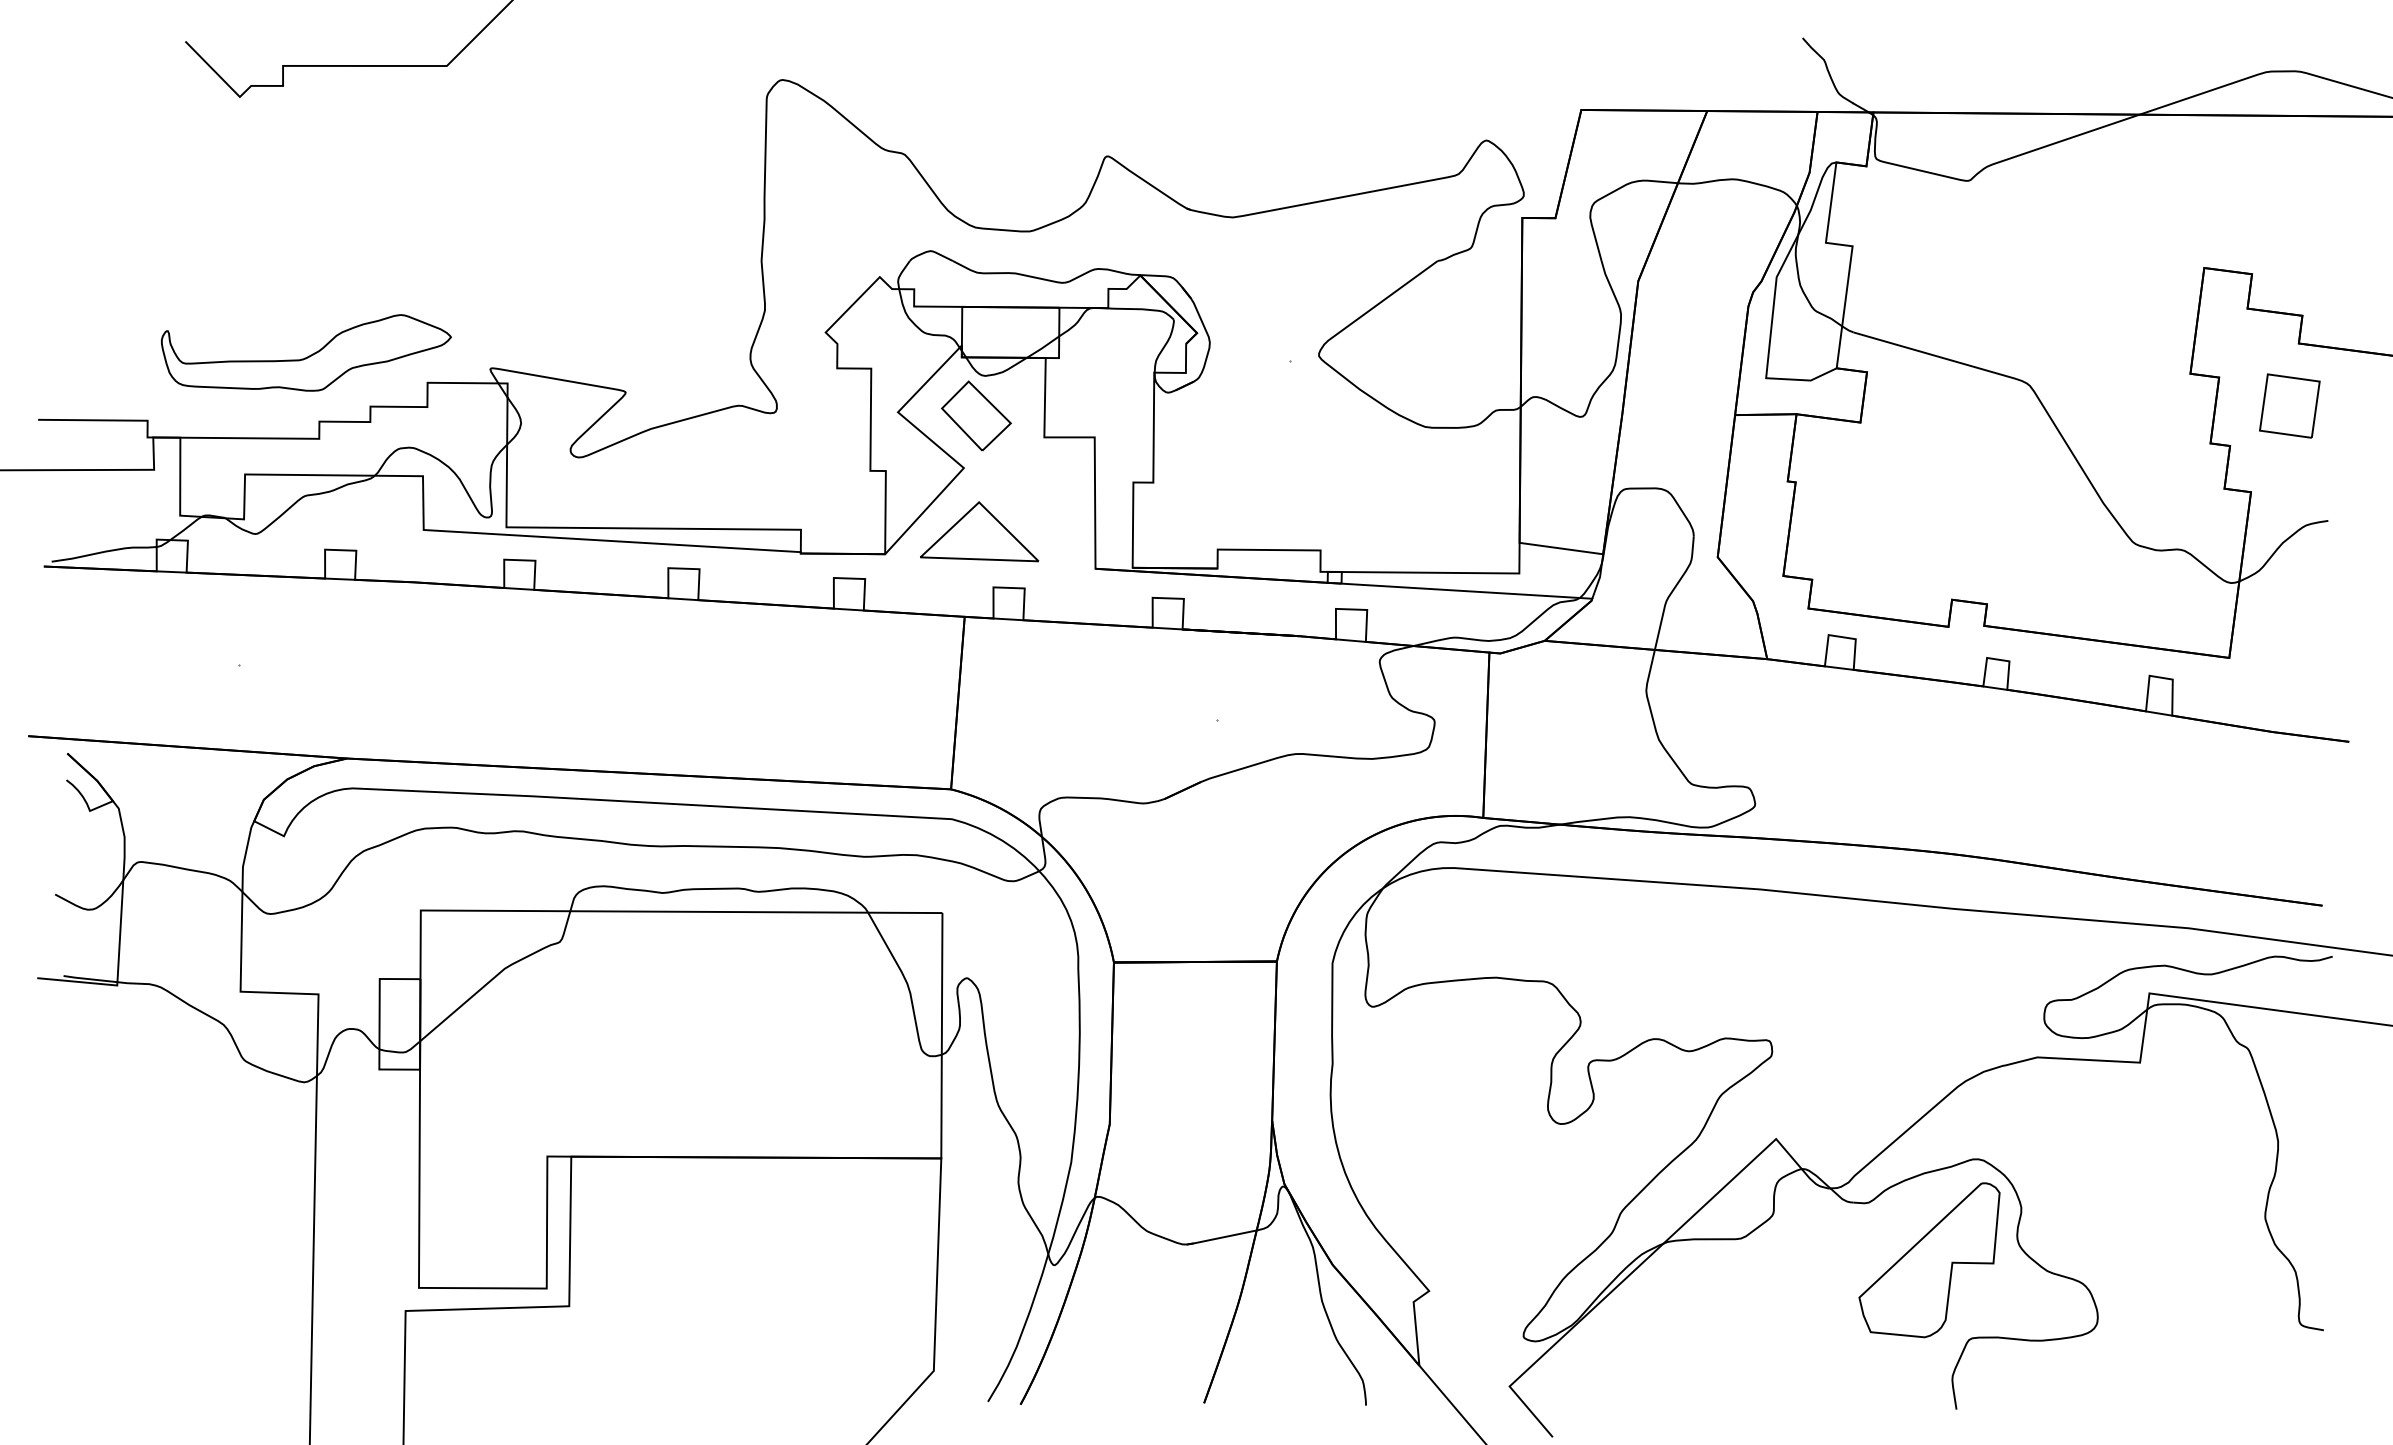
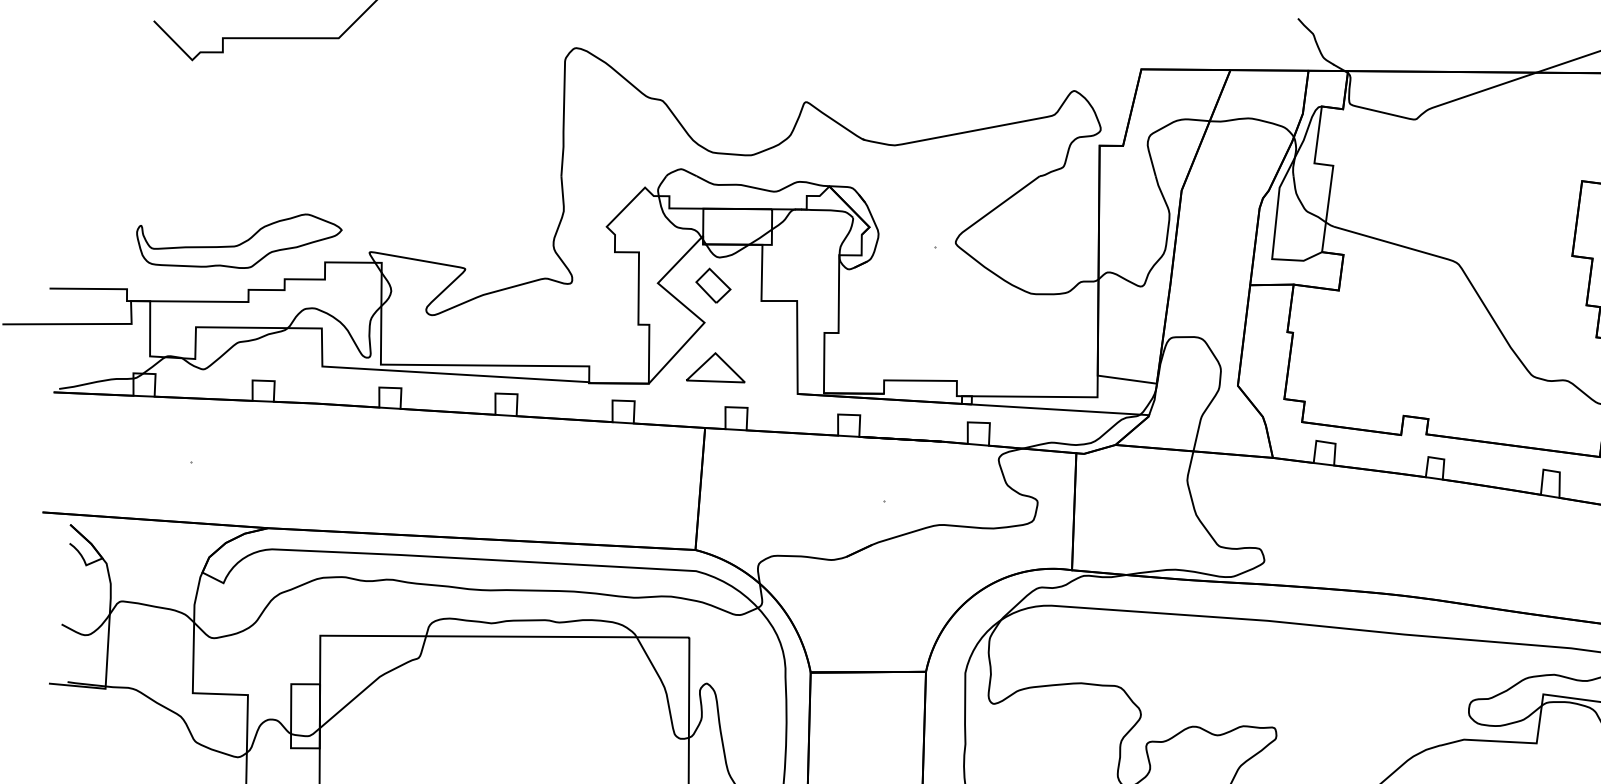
part: (976, 415) -> (713, 285), size x0.7
part: (979, 531) -> (715, 367), size x0.7

